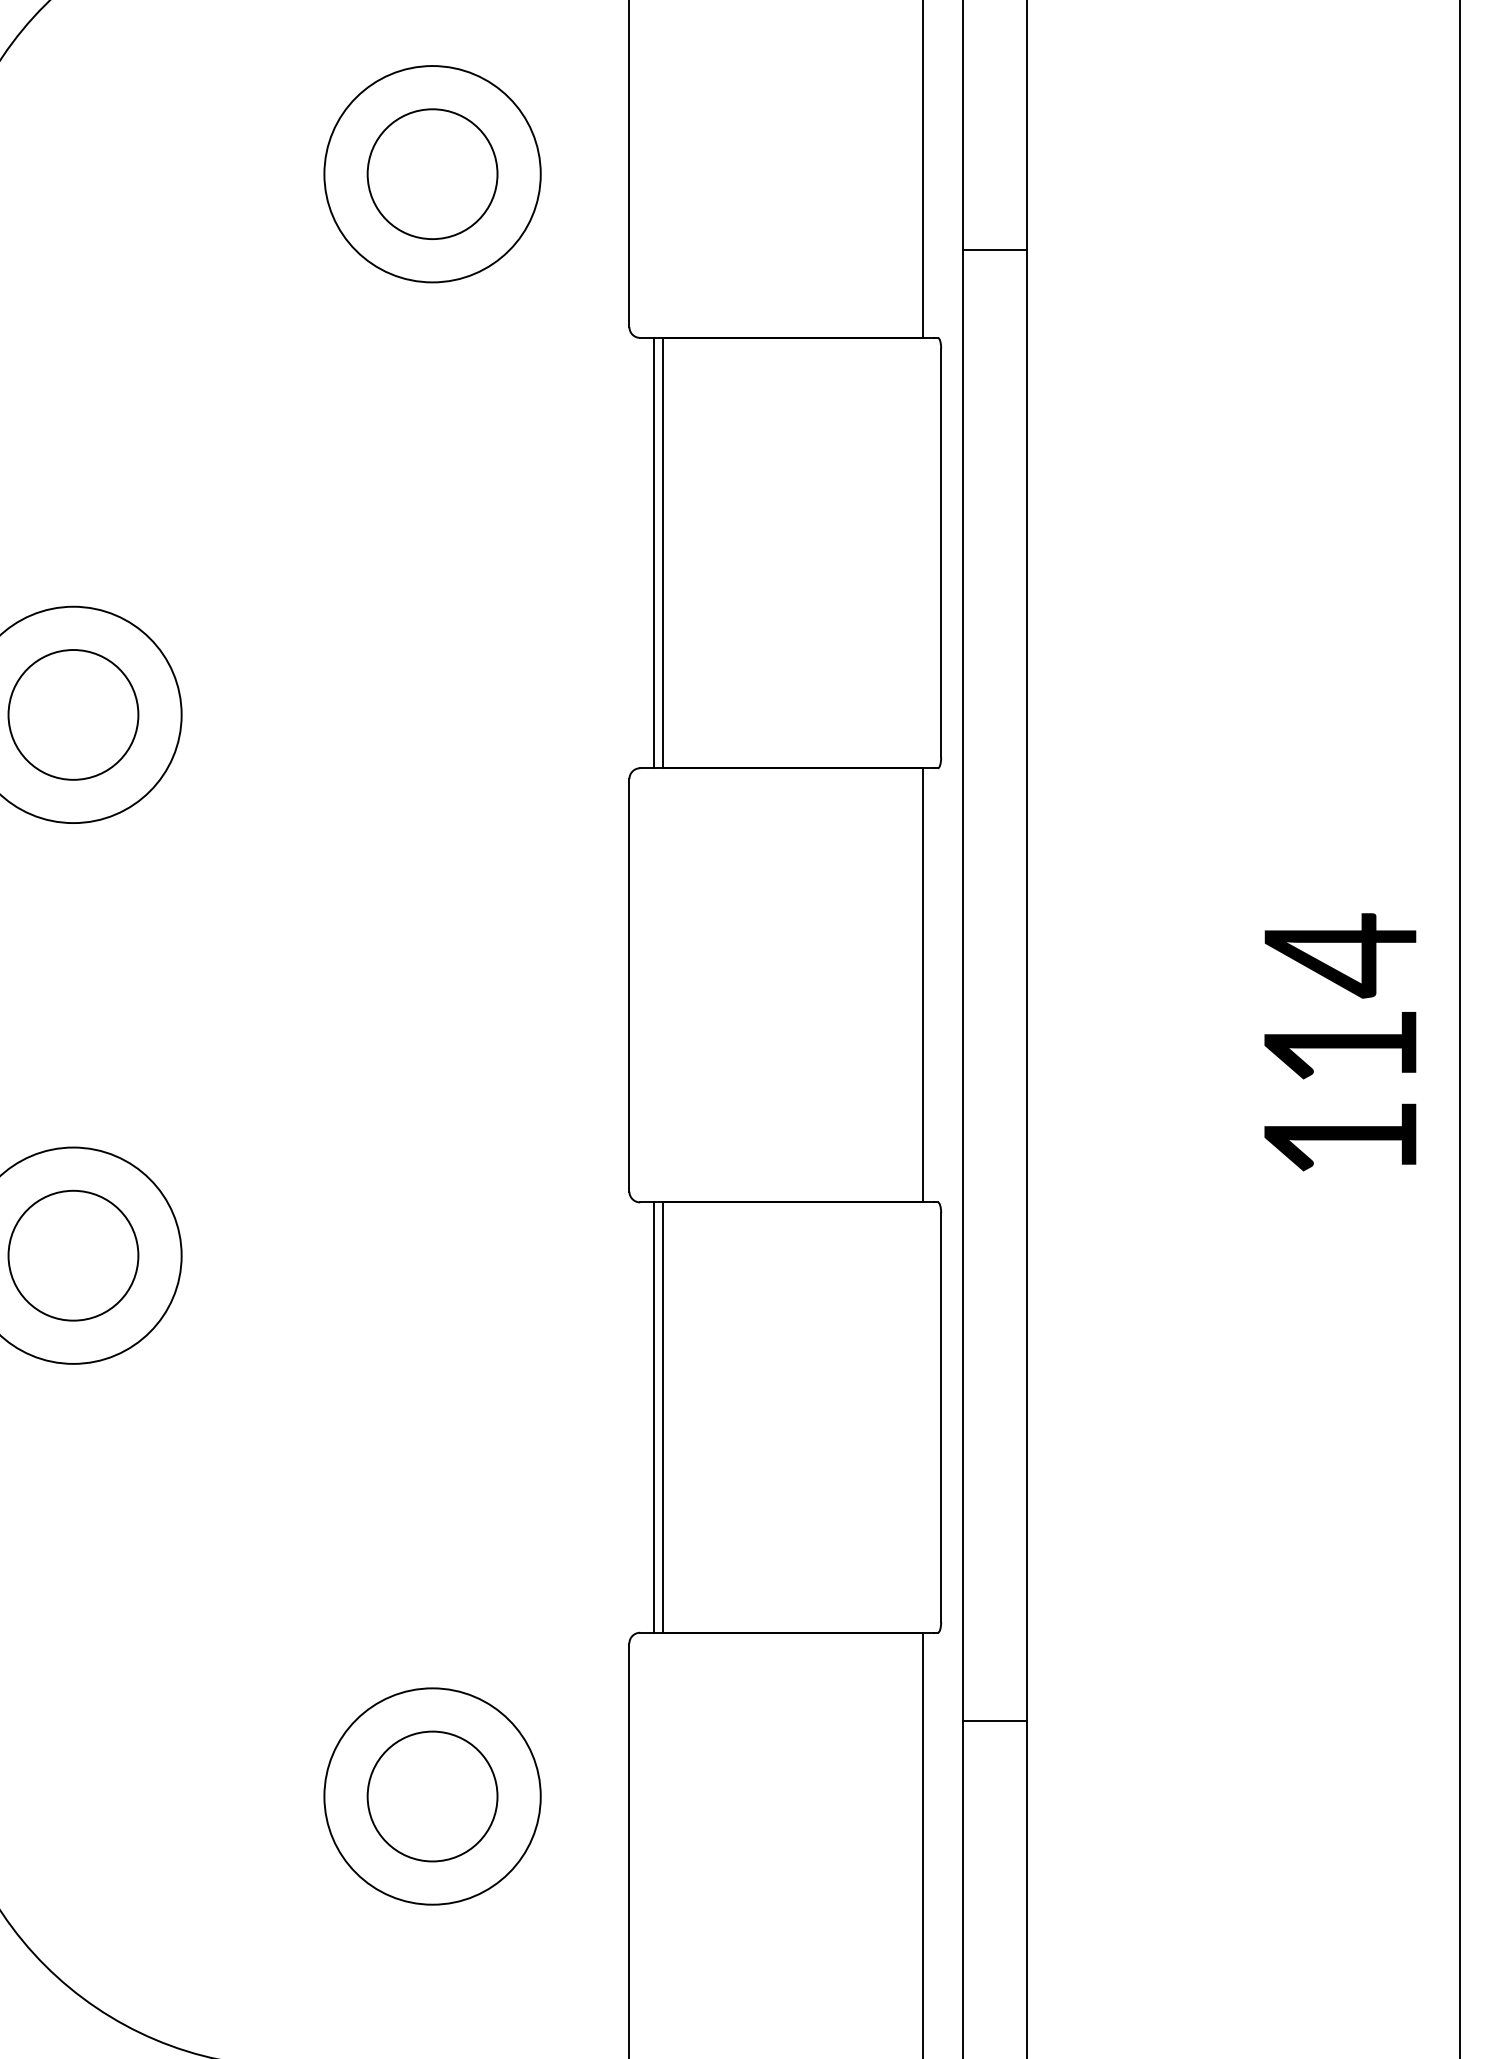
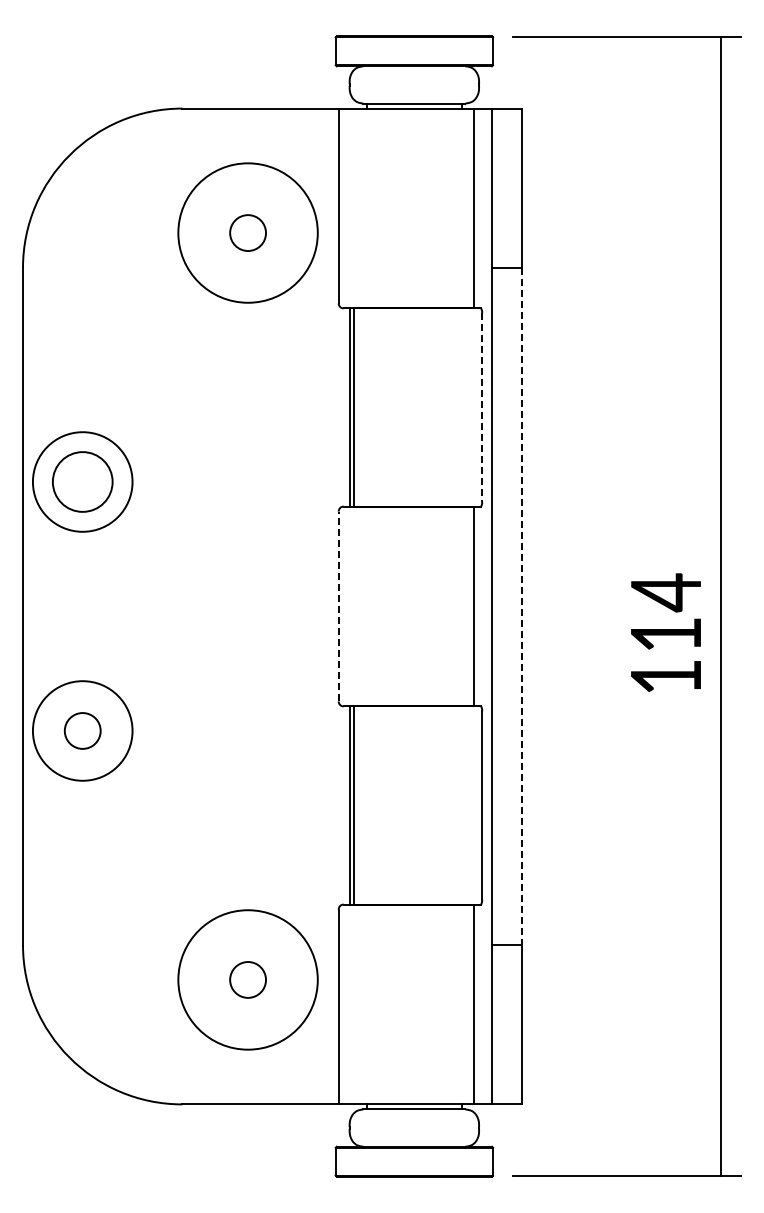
circle: (431, 172) -> (247, 232), size x0.6
circle: (431, 172) -> (247, 232), size x1.4
line: (941, 555) -> (482, 408), solid -> dashed
line: (628, 985) -> (338, 606), solid -> dashed
line: (1026, 985) -> (521, 606), solid -> dashed
circle: (72, 1254) -> (82, 730), size x0.6
circle: (431, 1795) -> (247, 979), size x0.6
circle: (431, 1795) -> (247, 979), size x1.4

